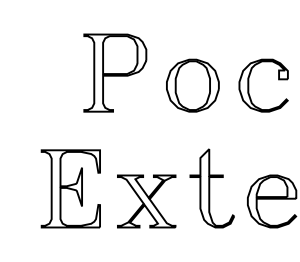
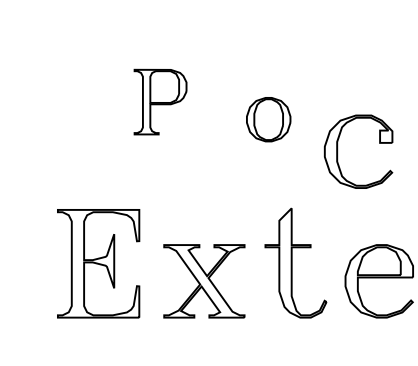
part: (115, 72) -> (160, 101), size x0.6
part: (192, 85) -> (268, 119), size x0.6
part: (249, 85) -> (338, 151), moved

